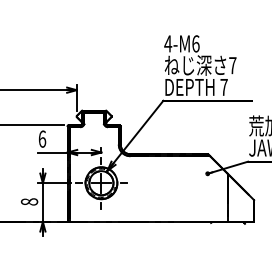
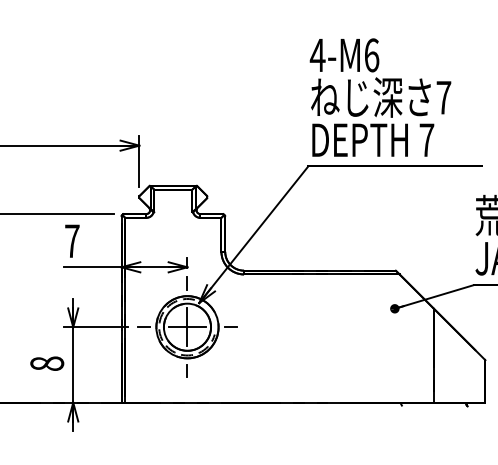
text: (42, 138) -> (72, 239), 6 -> 7

